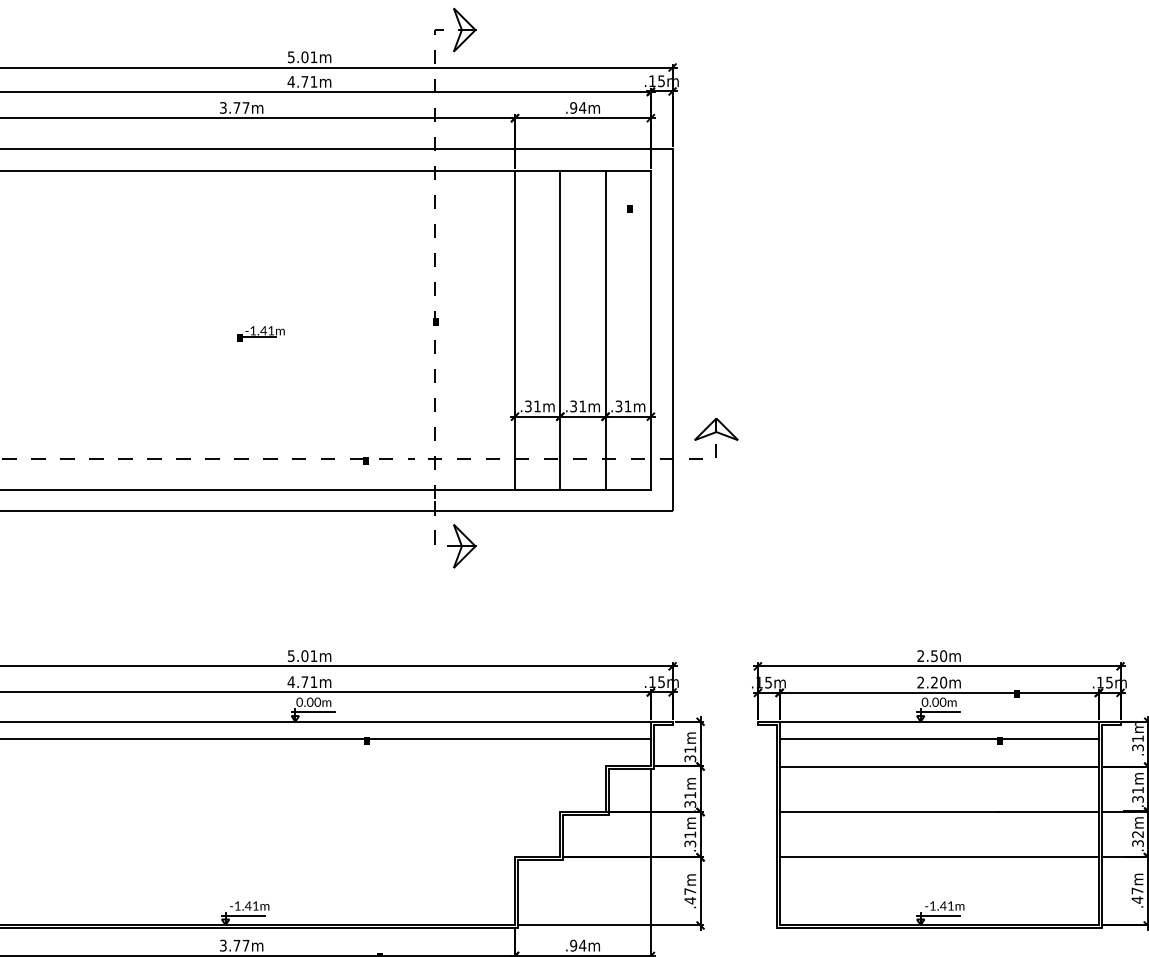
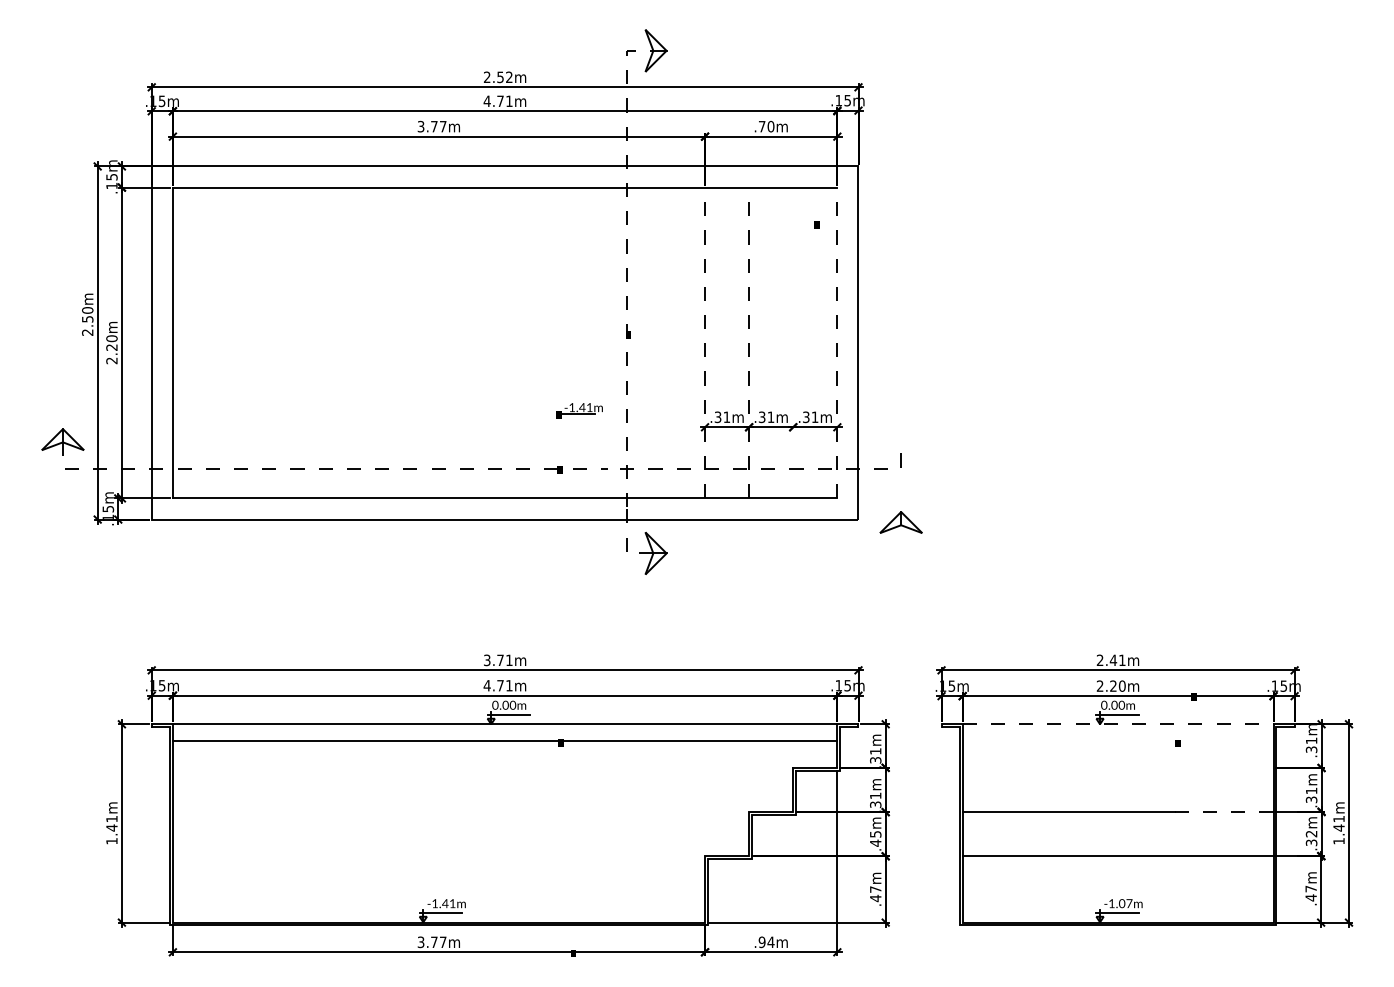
text: (302, 57) -> (498, 77), 5.01m -> 2.52m
text: (578, 107) -> (766, 126), .94m -> .70m
line: (515, 329) -> (705, 342), solid -> dashed
line: (560, 329) -> (749, 342), solid -> dashed
line: (605, 329) -> (793, 342), removed
line: (651, 329) -> (837, 342), solid -> dashed
part: (260, 333) -> (579, 410), moved
part: (715, 429) -> (900, 522), moved
text: (297, 656) -> (493, 660), 5.01m -> 3.71m
text: (938, 656) -> (1117, 660), 2.50m -> 2.41m
line: (939, 721) -> (1118, 724), solid -> dashed
line: (938, 739) -> (1117, 741), removed
line: (938, 767) -> (1117, 768), removed
line: (1047, 812) -> (1223, 812), solid -> dashed
text: (690, 839) -> (875, 838), .31m -> .45m
text: (946, 905) -> (1125, 903), -1.41m -> -1.07m

